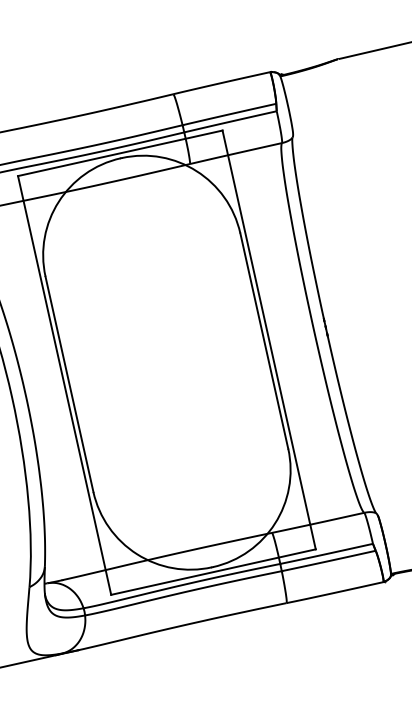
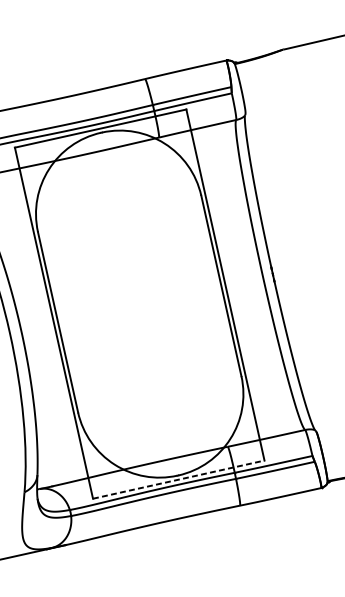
line: (213, 572) -> (178, 479), solid -> dashed

